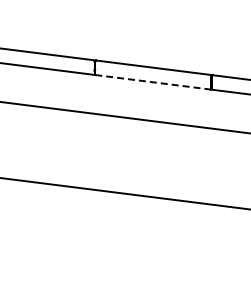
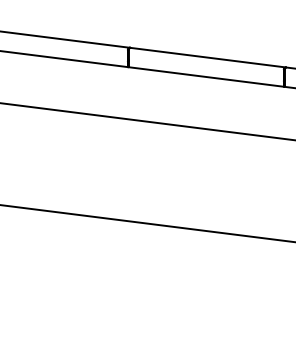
line: (153, 82) -> (206, 77), dashed -> solid

